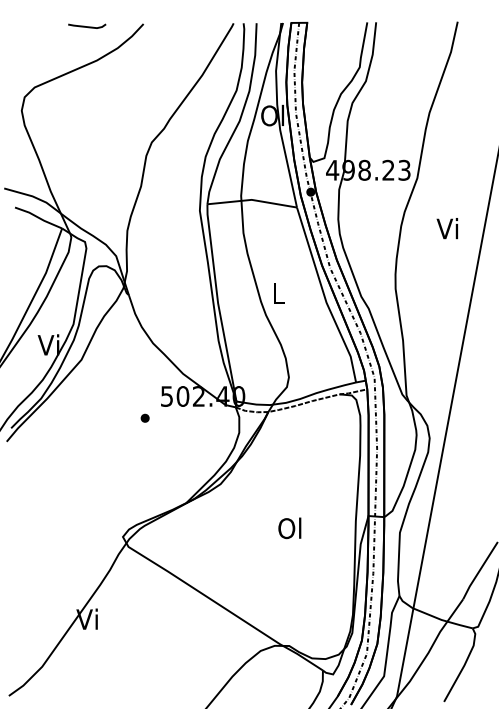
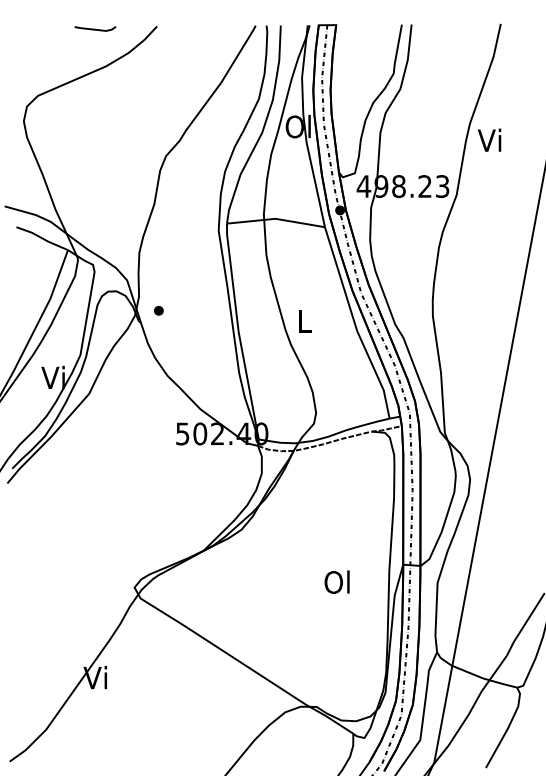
text: (447, 227) -> (489, 139), moved
part: (144, 418) -> (158, 310), moved
text: (289, 527) -> (336, 581), moved

